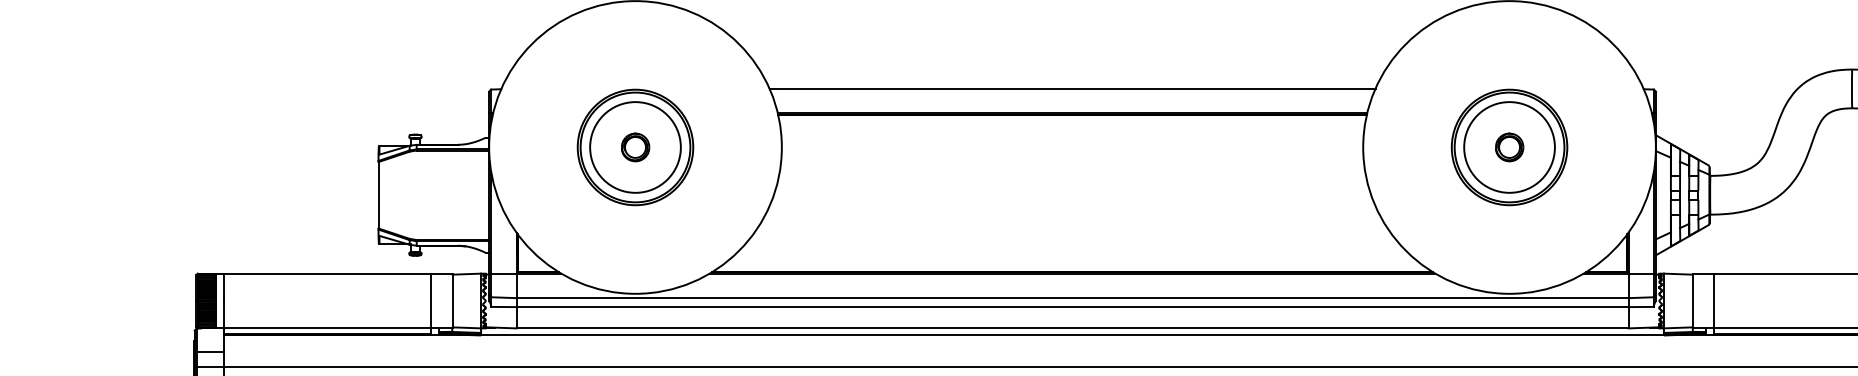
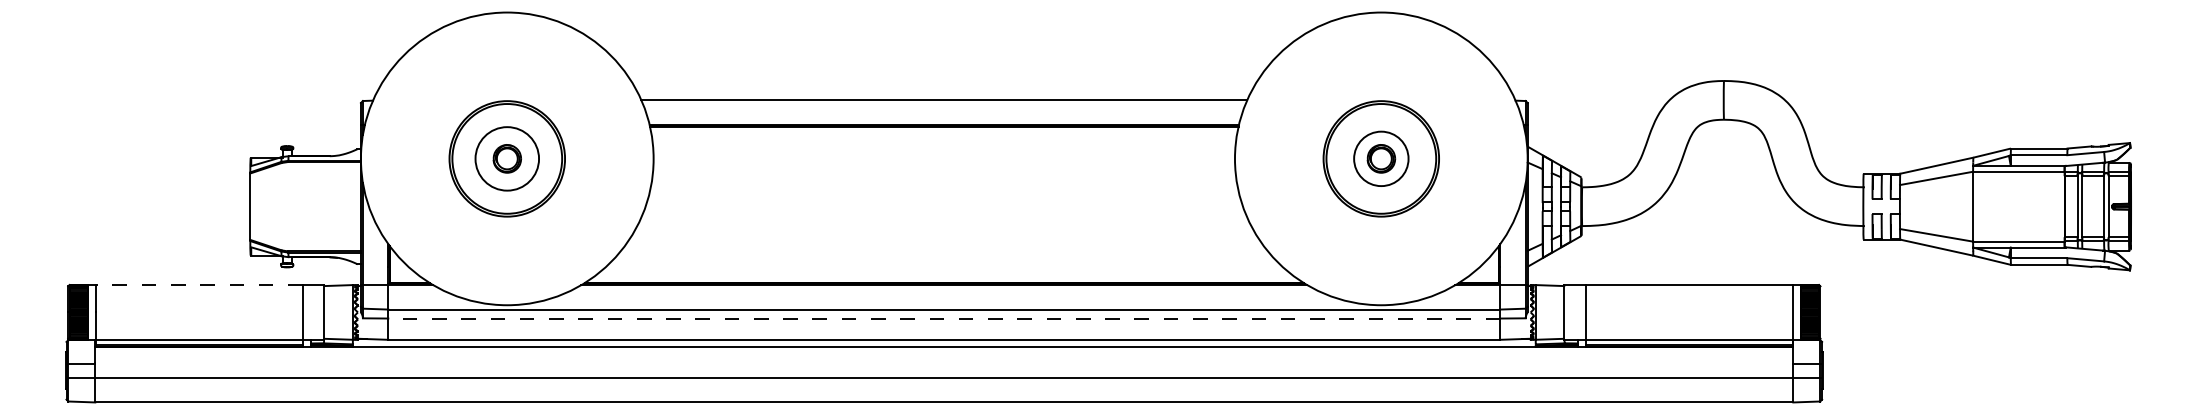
circle: (634, 147) -> (506, 158), size x0.7
circle: (1508, 147) -> (1380, 158), size x0.6
line: (327, 274) -> (199, 285), solid -> dashed
line: (1071, 307) -> (943, 318), solid -> dashed

